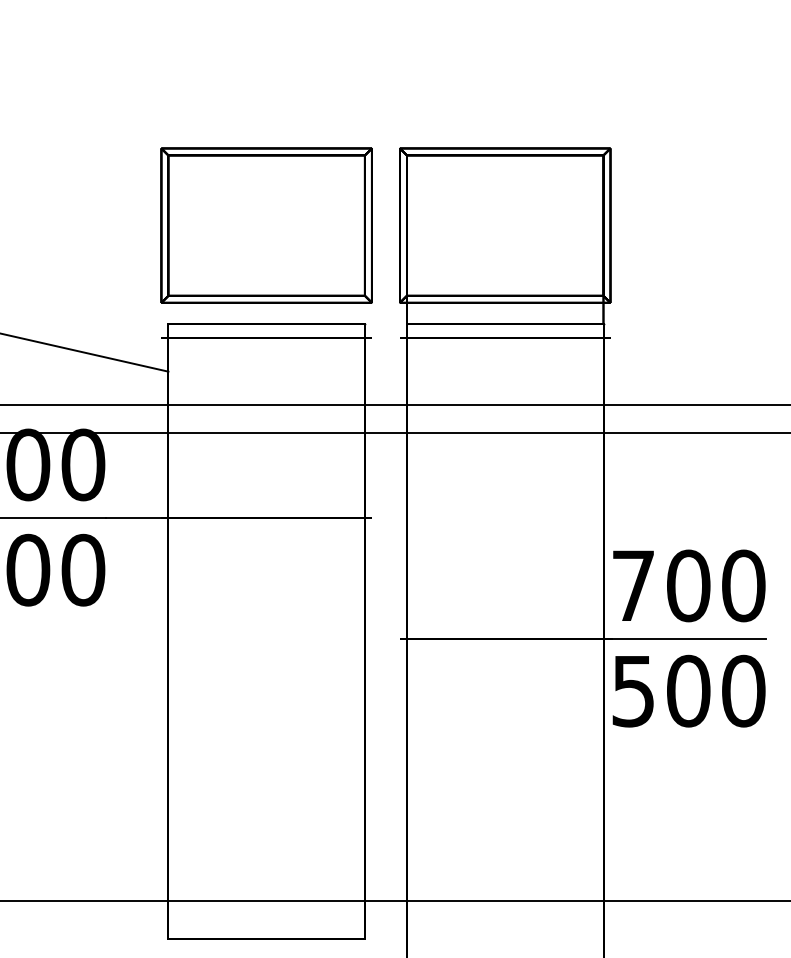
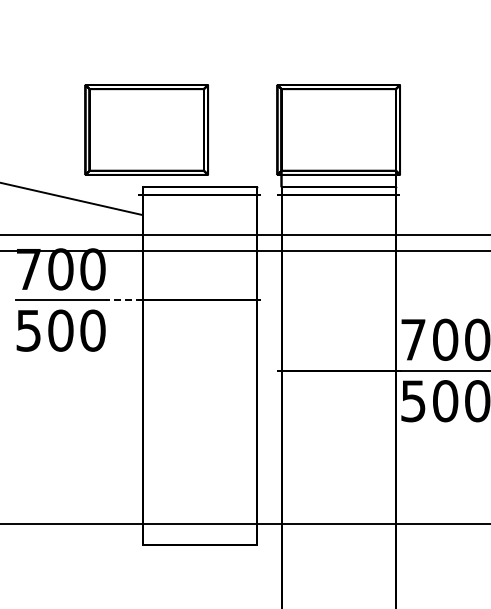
part: (266, 224) -> (146, 129), moved
line: (135, 518) -> (123, 300), solid -> dashed

